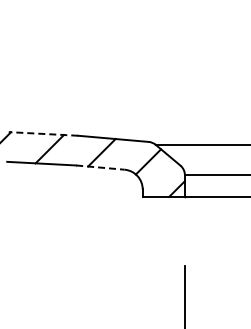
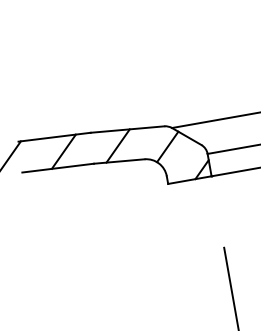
line: (43, 133) -> (54, 136), dashed -> solid
line: (100, 167) -> (119, 161), dashed -> solid

